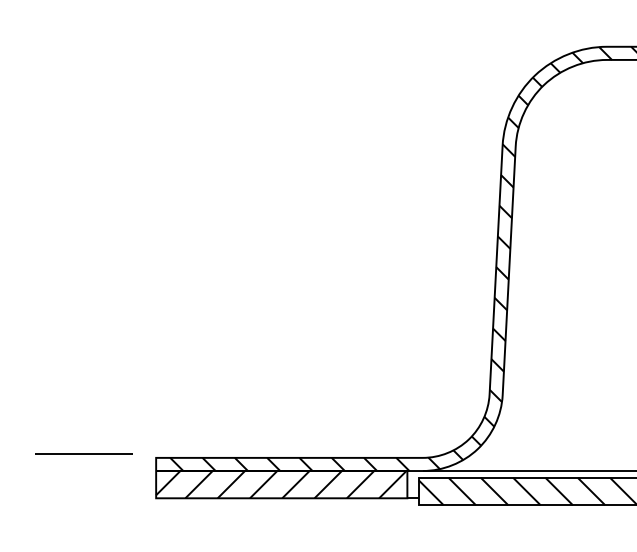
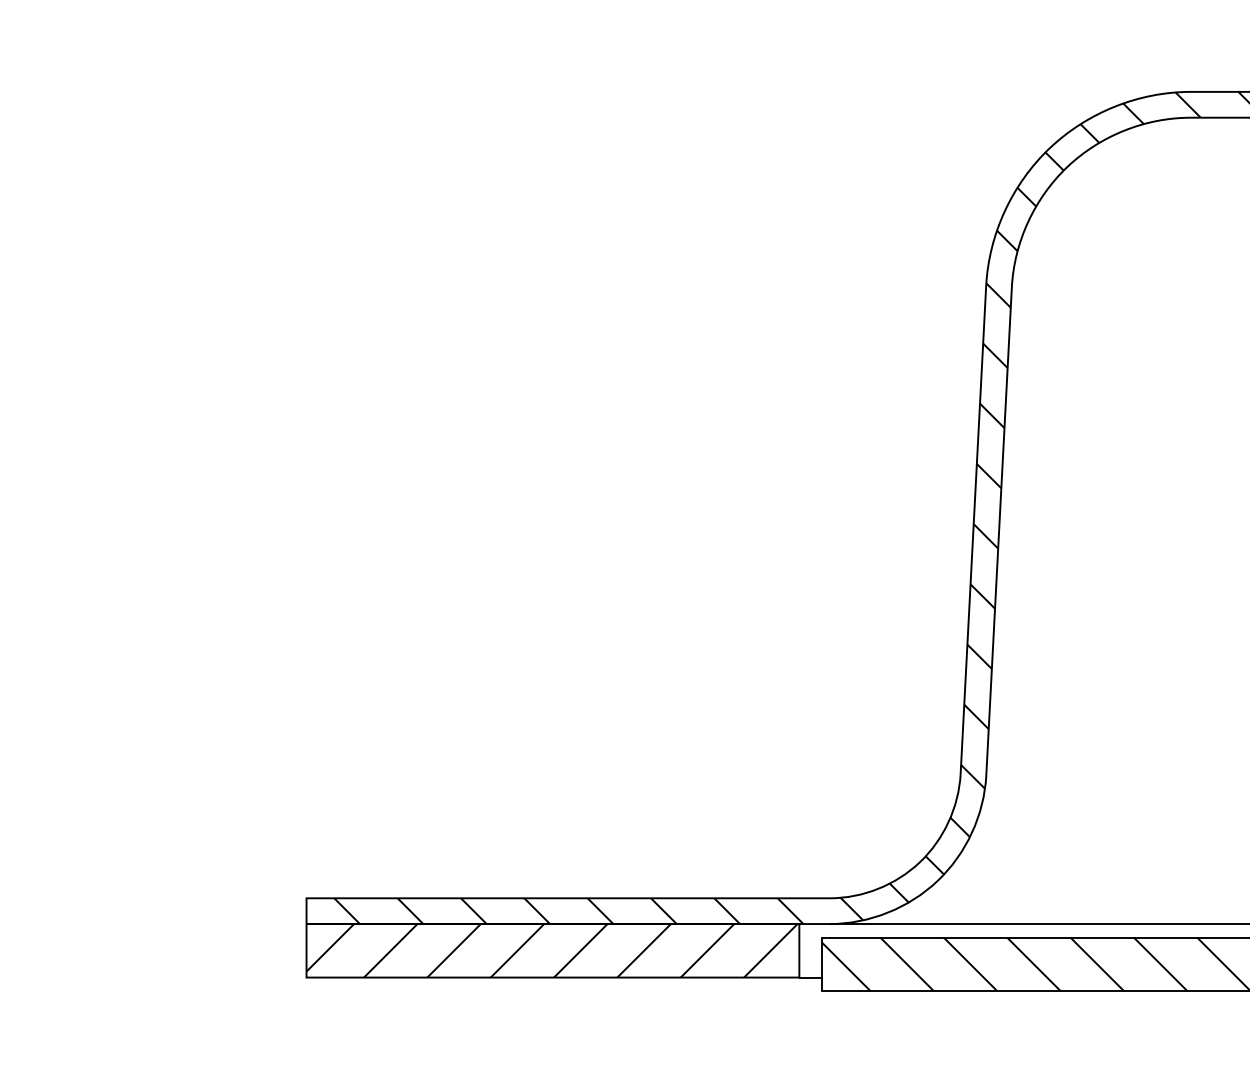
line: (83, 453) -> (164, 889), removed

